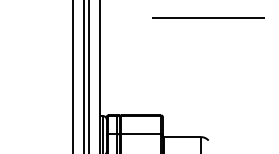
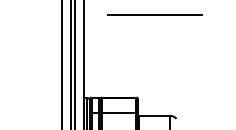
line: (207, 17) -> (154, 14), moved

